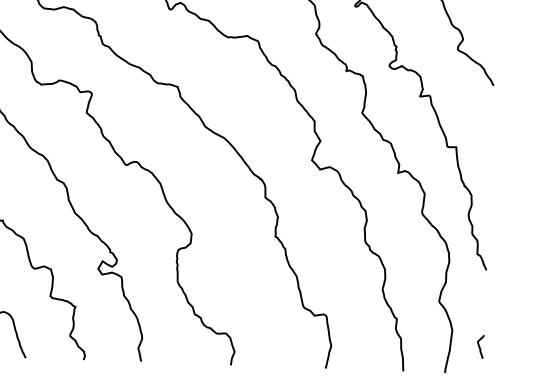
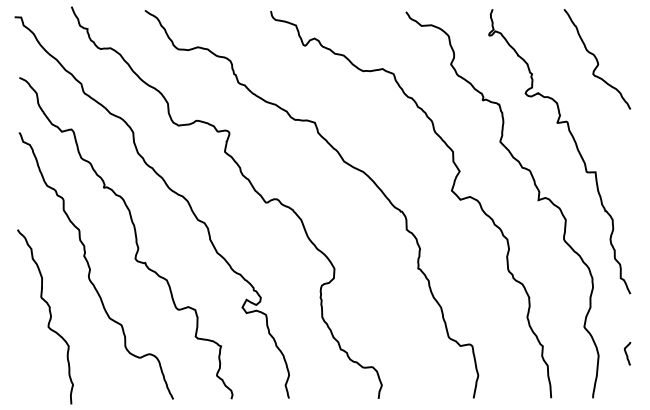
curve: (480, 346) -> (627, 353), moved

